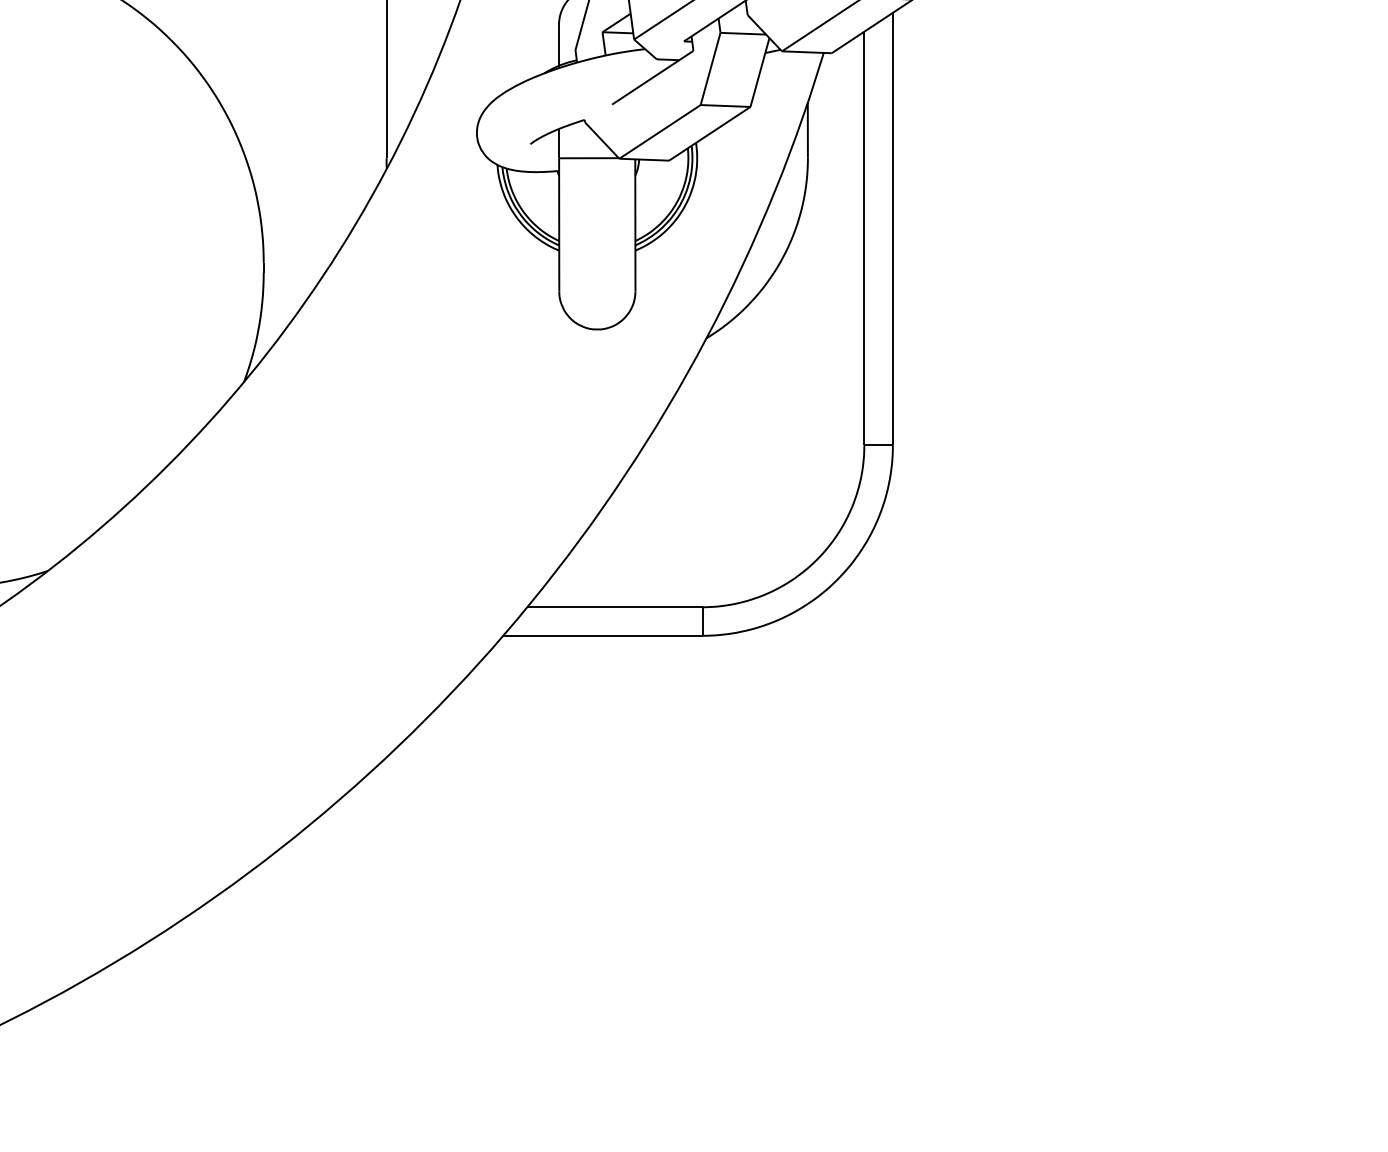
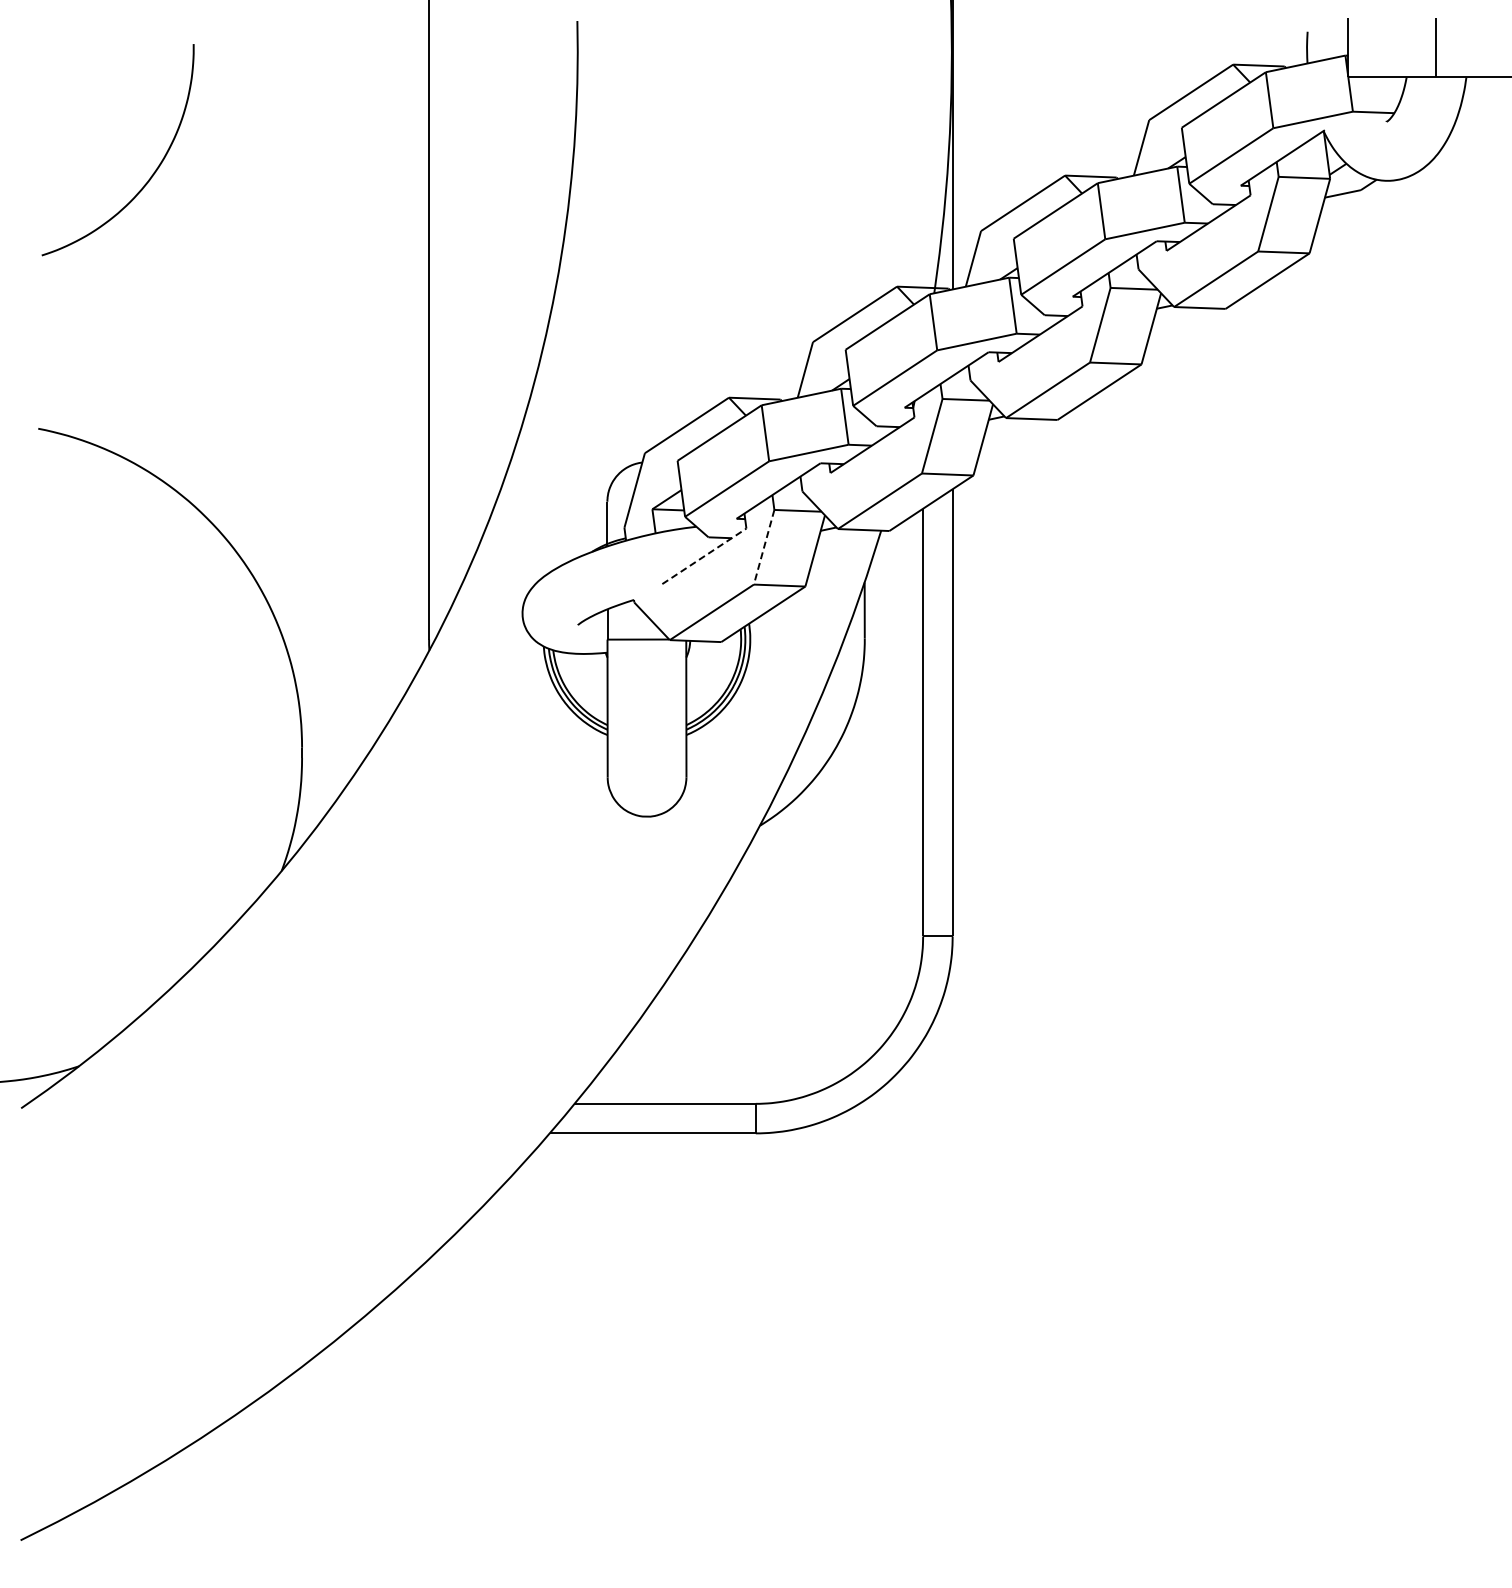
line: (710, 69) -> (764, 547), solid -> dashed
line: (652, 77) -> (704, 556), solid -> dashed

